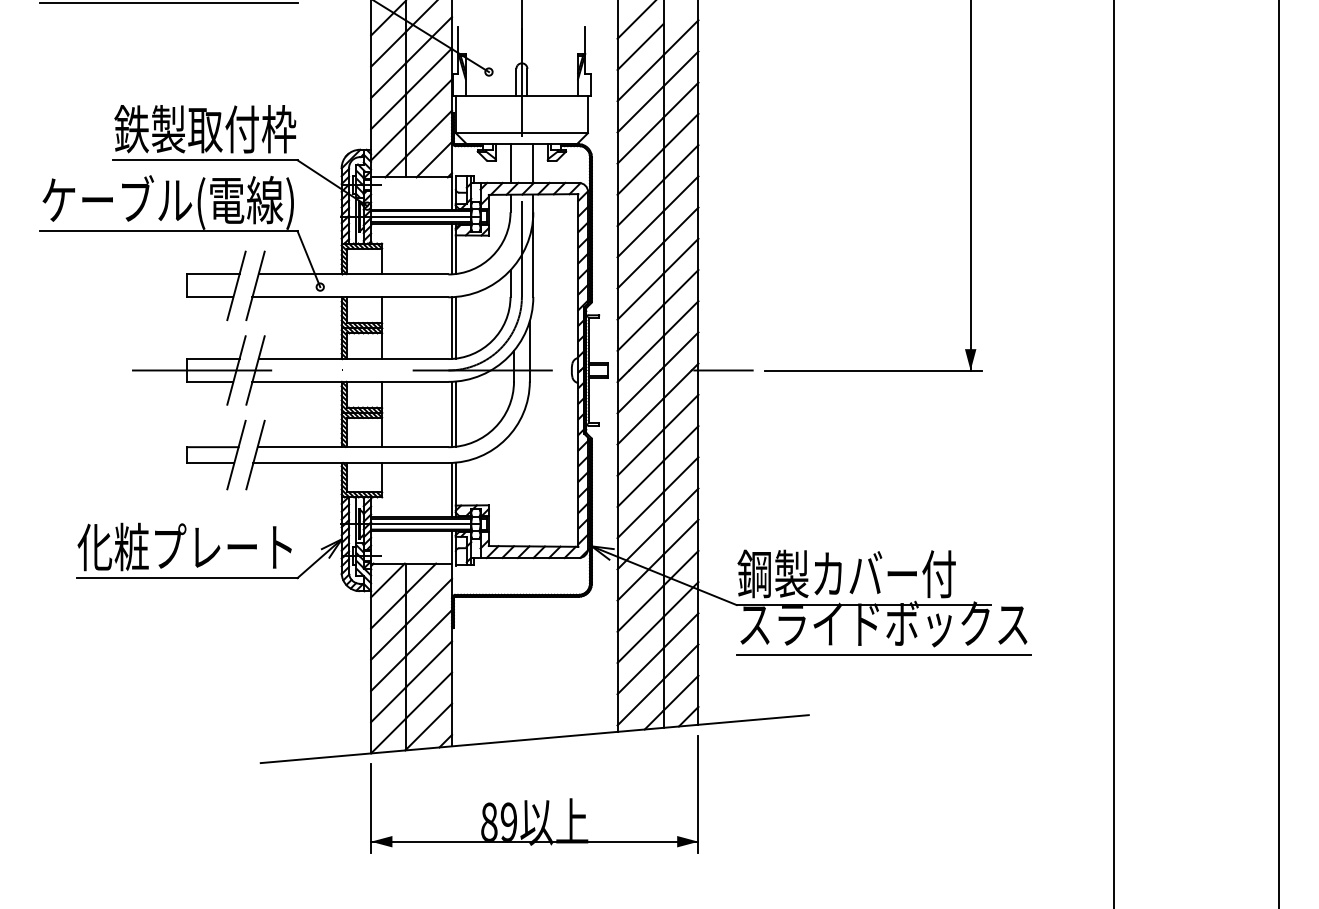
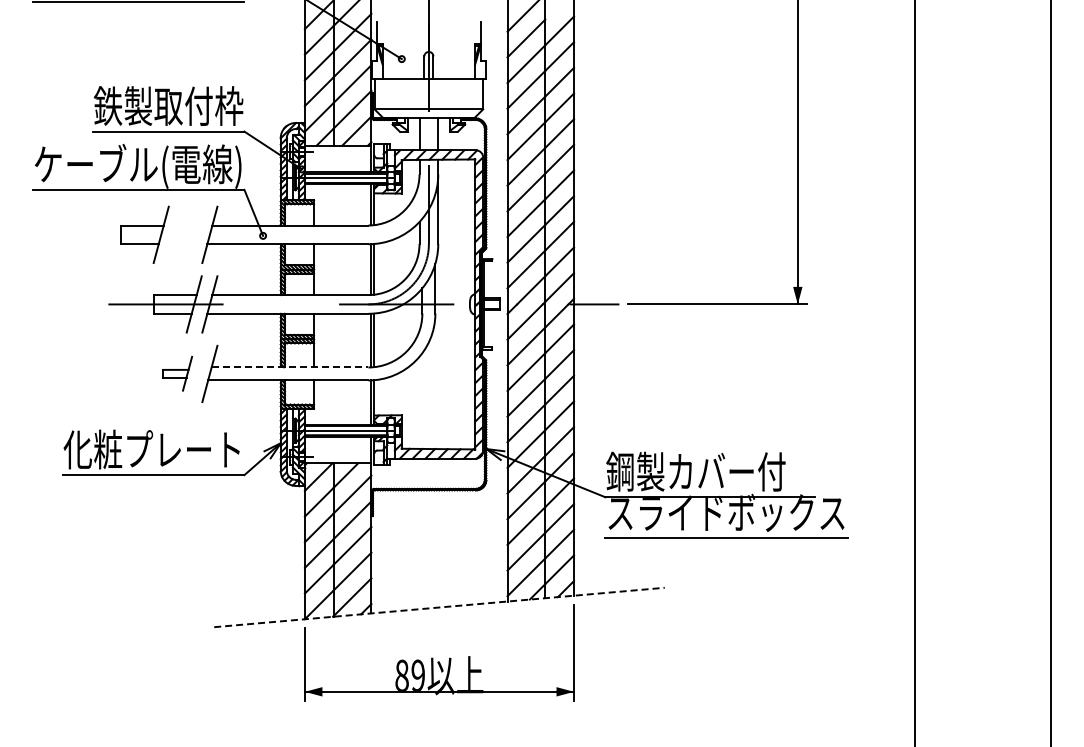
part: (216, 285) -> (144, 234), moved
line: (353, 447) -> (290, 367), solid -> dashed
part: (216, 454) -> (177, 373), size x0.6
line: (534, 739) -> (439, 607), solid -> dashed

